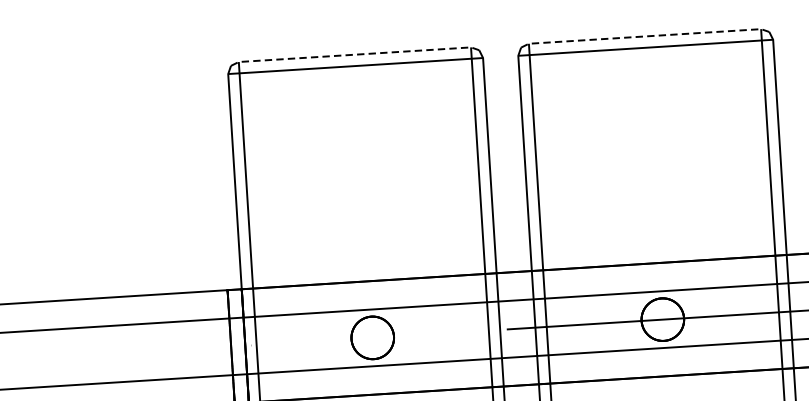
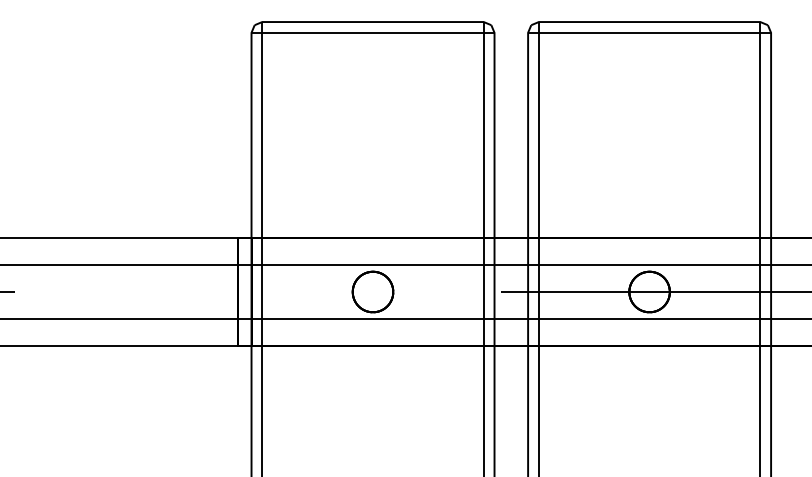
line: (644, 36) -> (649, 22), dashed -> solid
line: (355, 55) -> (373, 22), dashed -> solid

